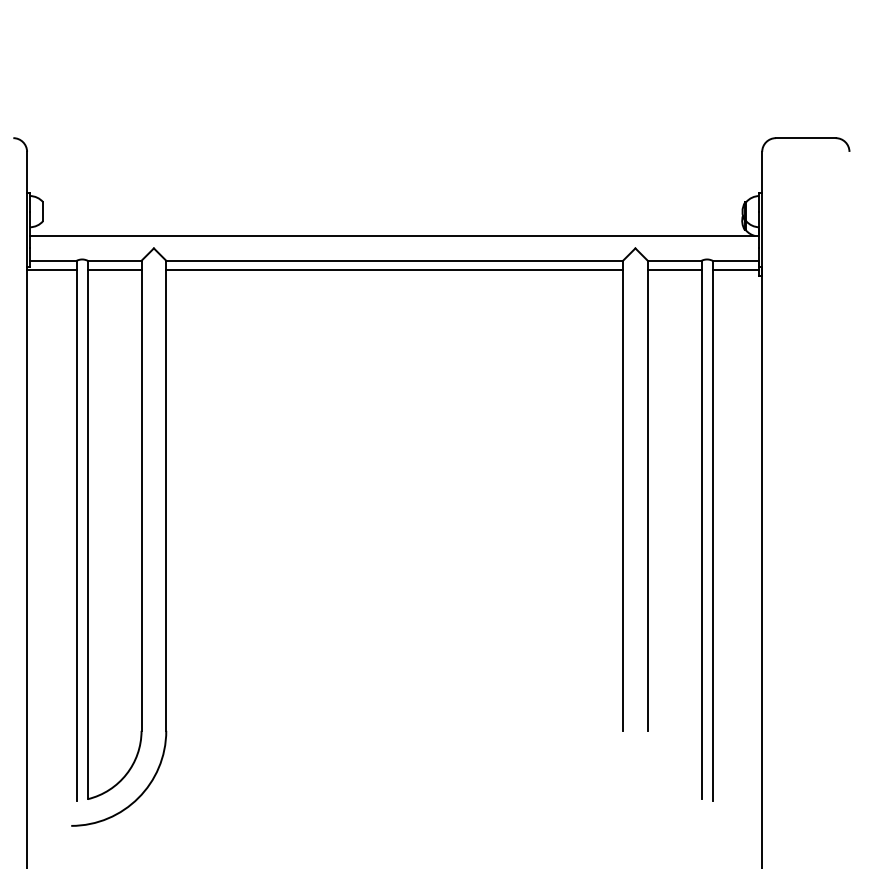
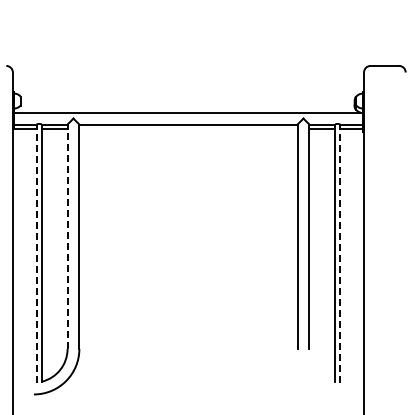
line: (394, 269) -> (188, 128), removed
line: (141, 495) -> (67, 236), solid -> dashed
line: (76, 530) -> (36, 253), solid -> dashed
line: (712, 530) -> (340, 253), solid -> dashed

